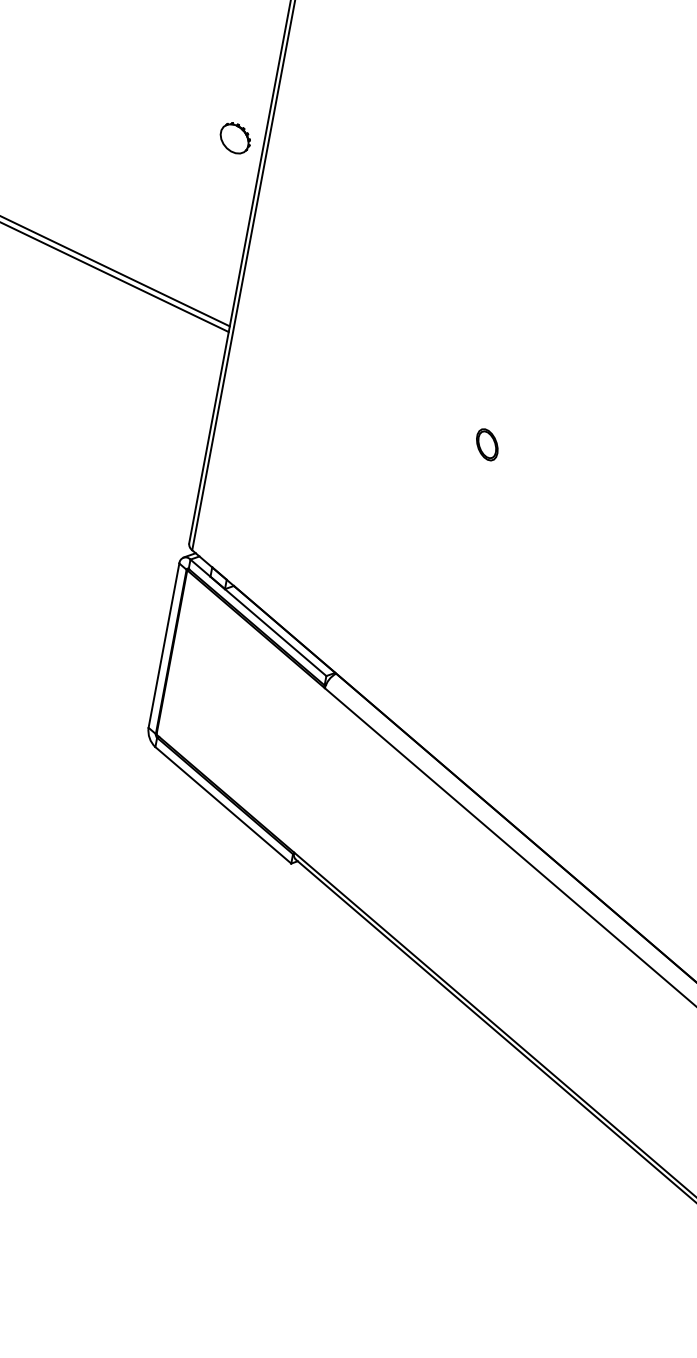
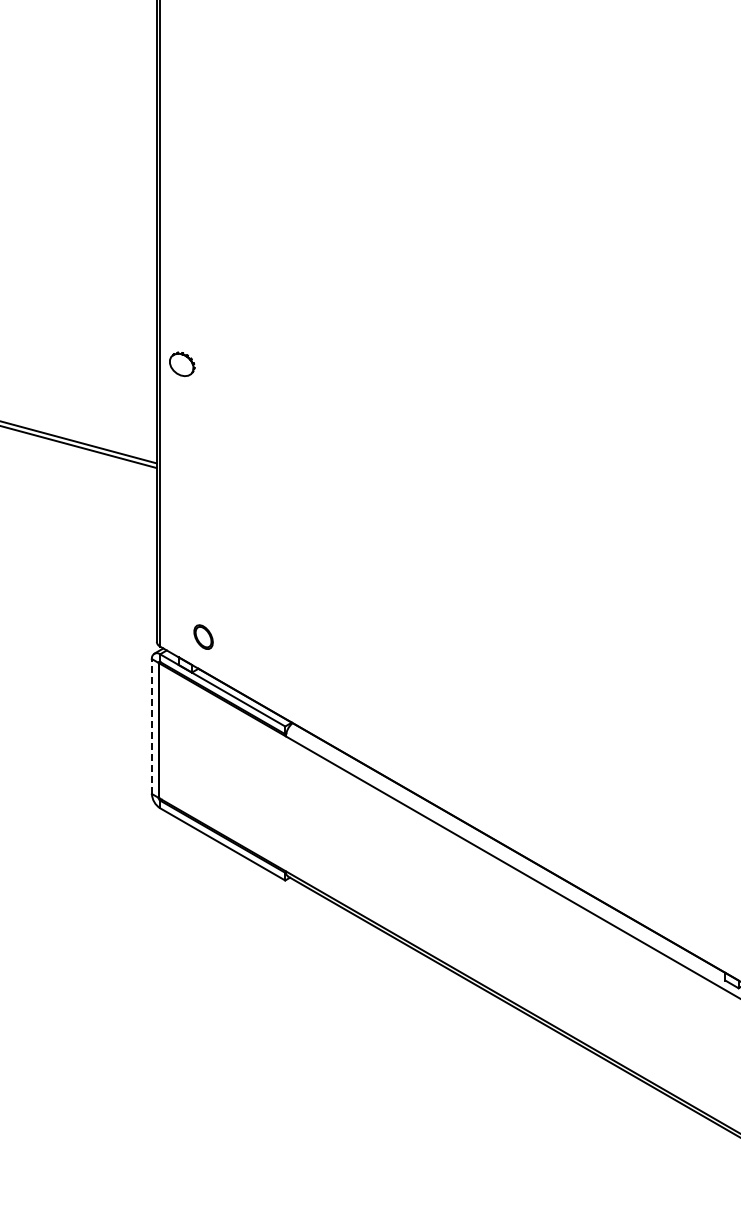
part: (235, 138) -> (182, 364), moved
part: (487, 444) -> (203, 636), moved
line: (163, 645) -> (151, 726), solid -> dashed

